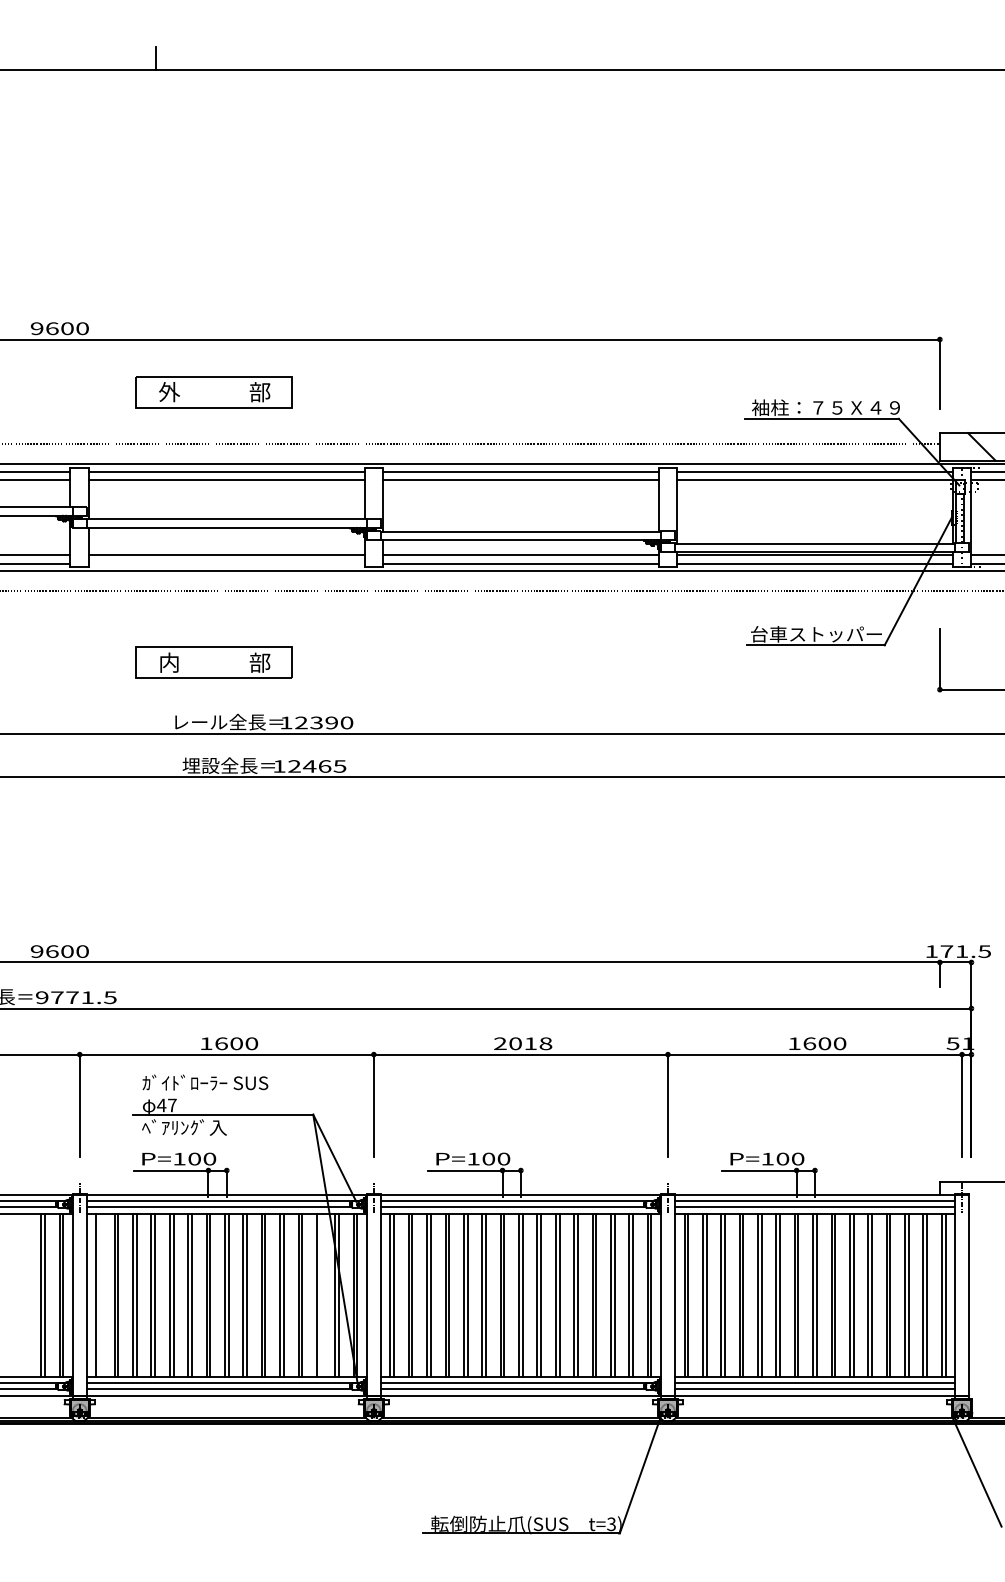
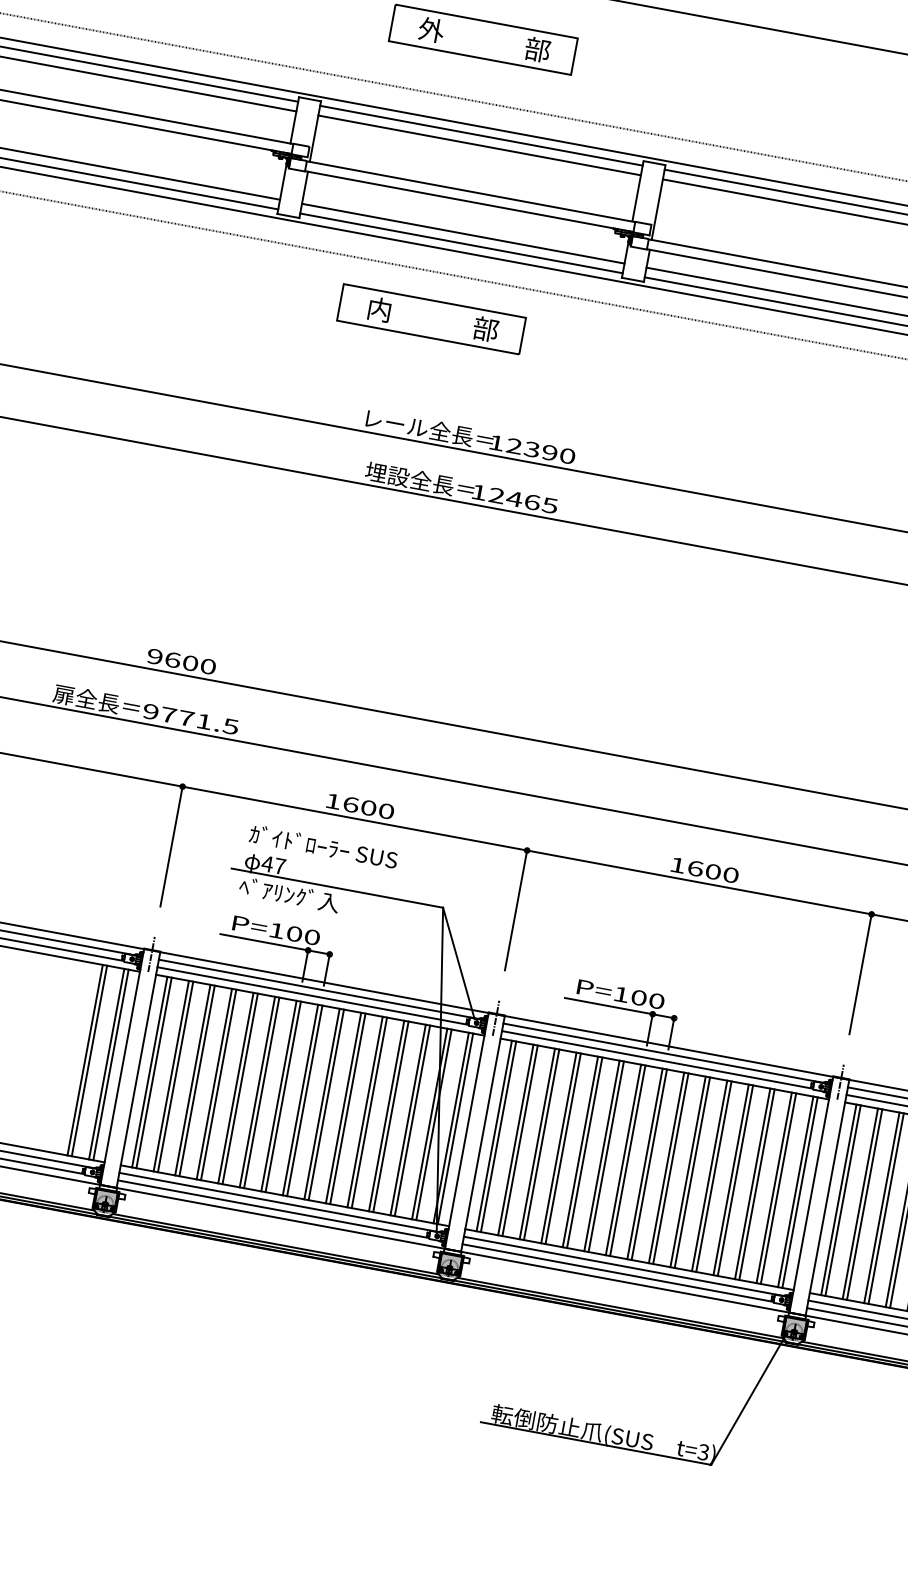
line: (226, 563) -> (461, 243), added
part: (213, 662) -> (431, 318), moved
text: (523, 1043) -> (704, 869), 2018 -> 1600
line: (100, 1294) -> (154, 1072), added
line: (320, 1294) -> (412, 1119), added

